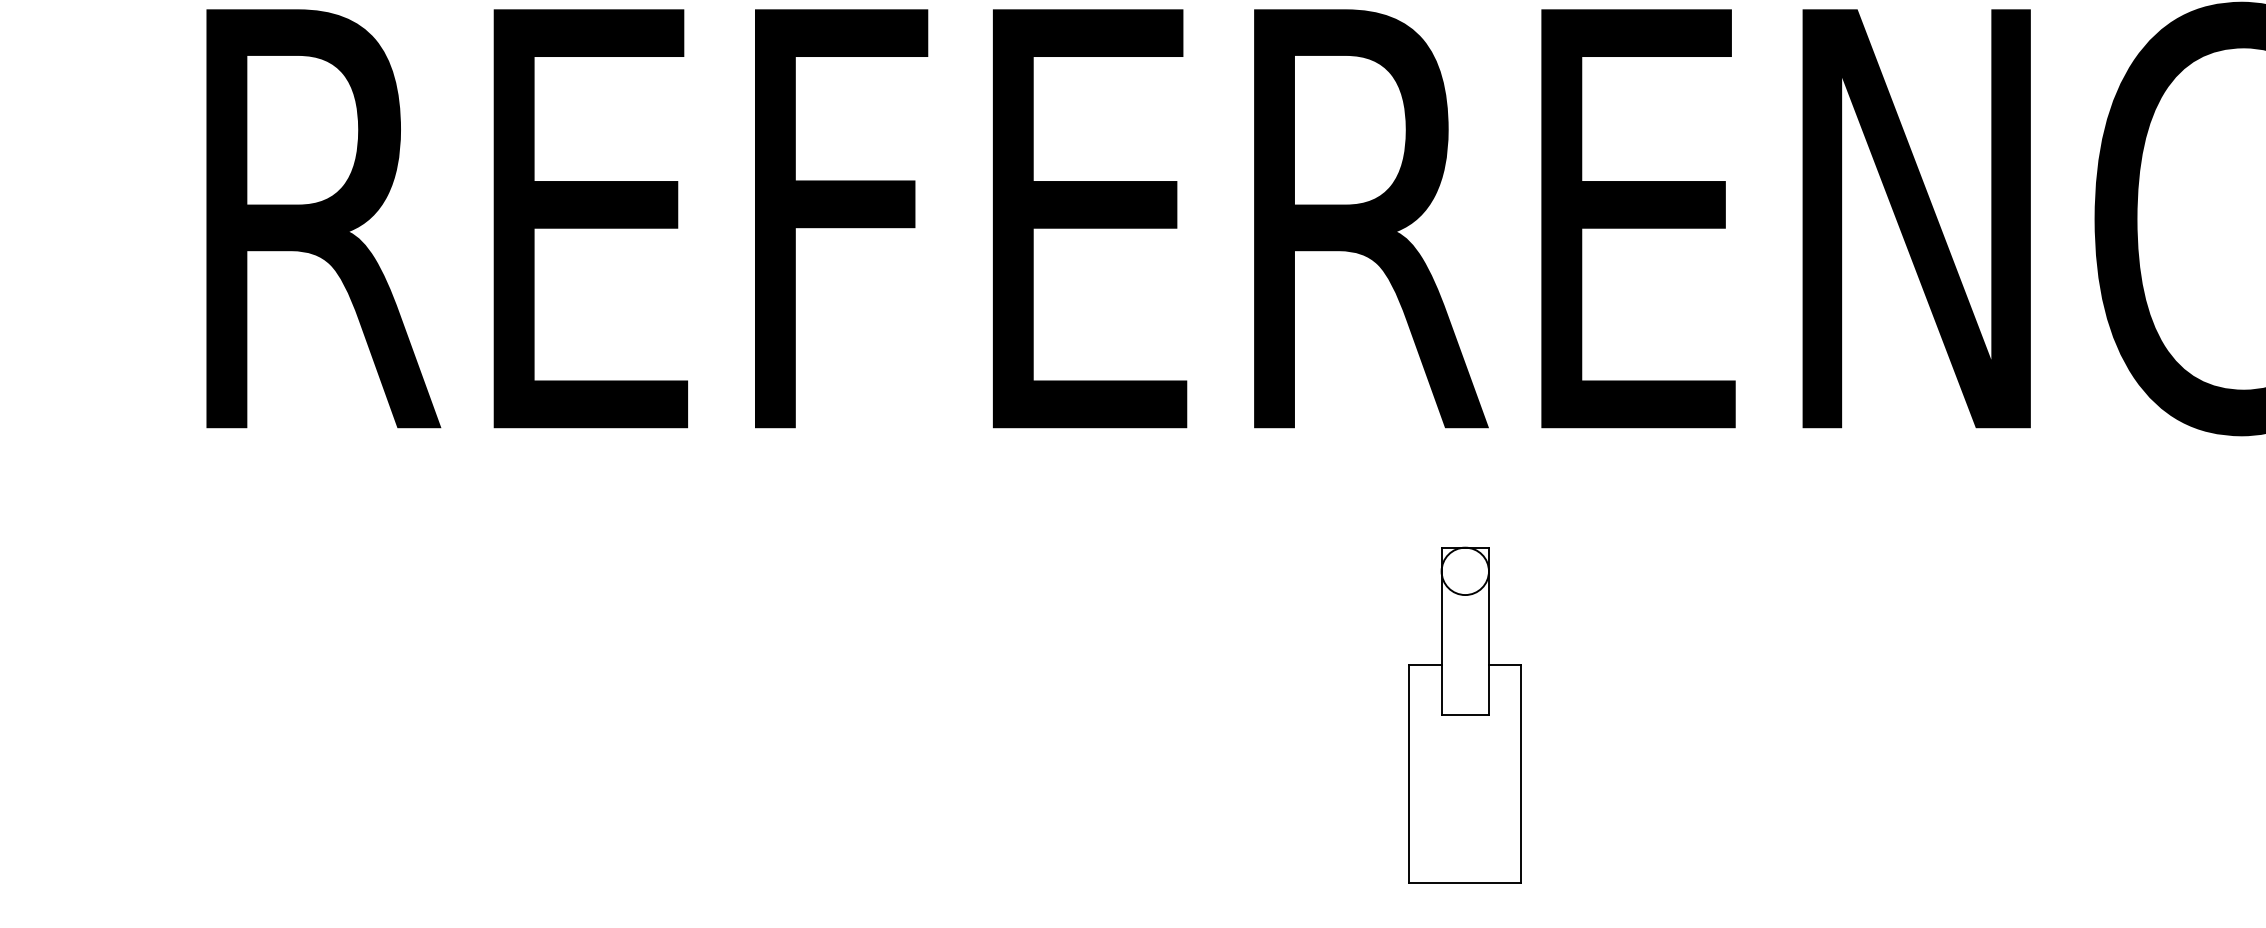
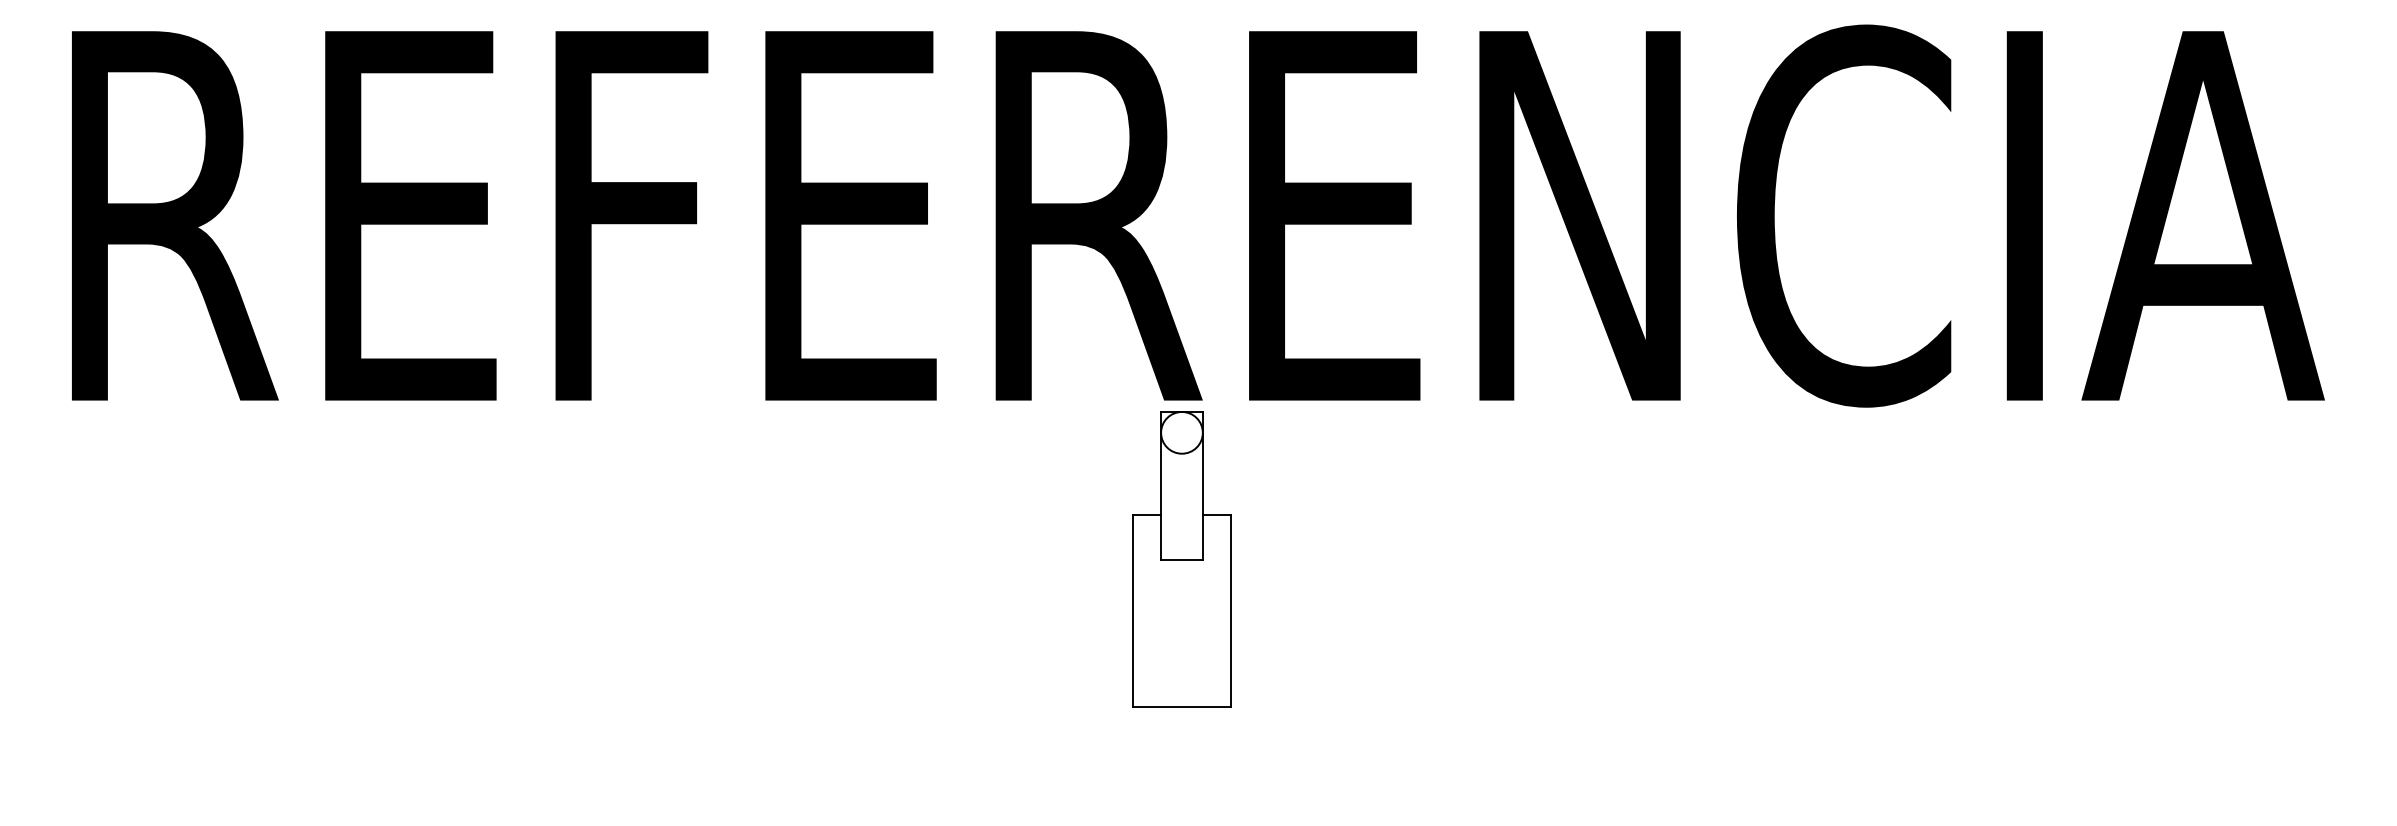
part: (1464, 714) -> (1181, 559), moved

